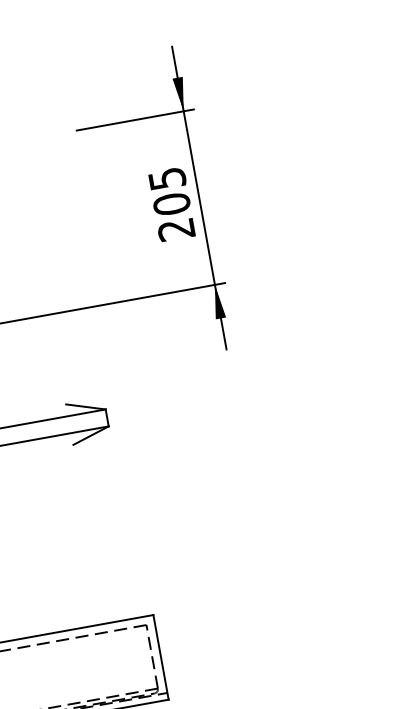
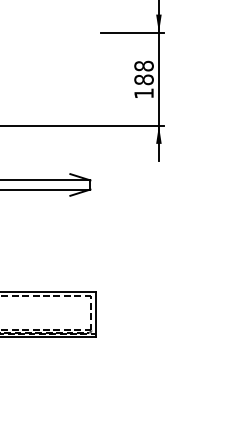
text: (170, 203) -> (143, 79), 205 -> 188

